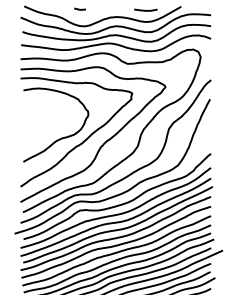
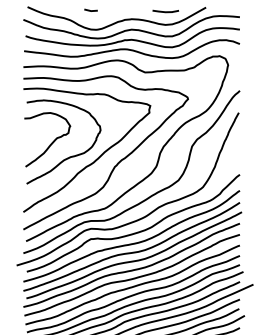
curve: (45, 125) -> (51, 142), added

